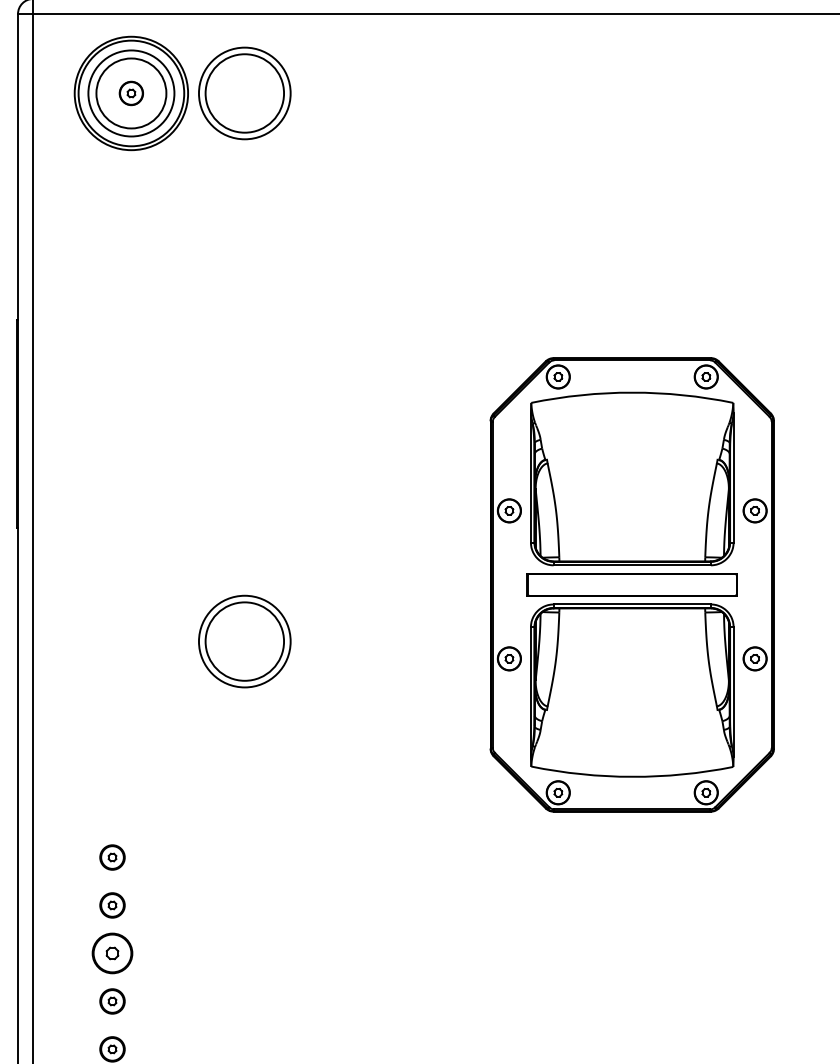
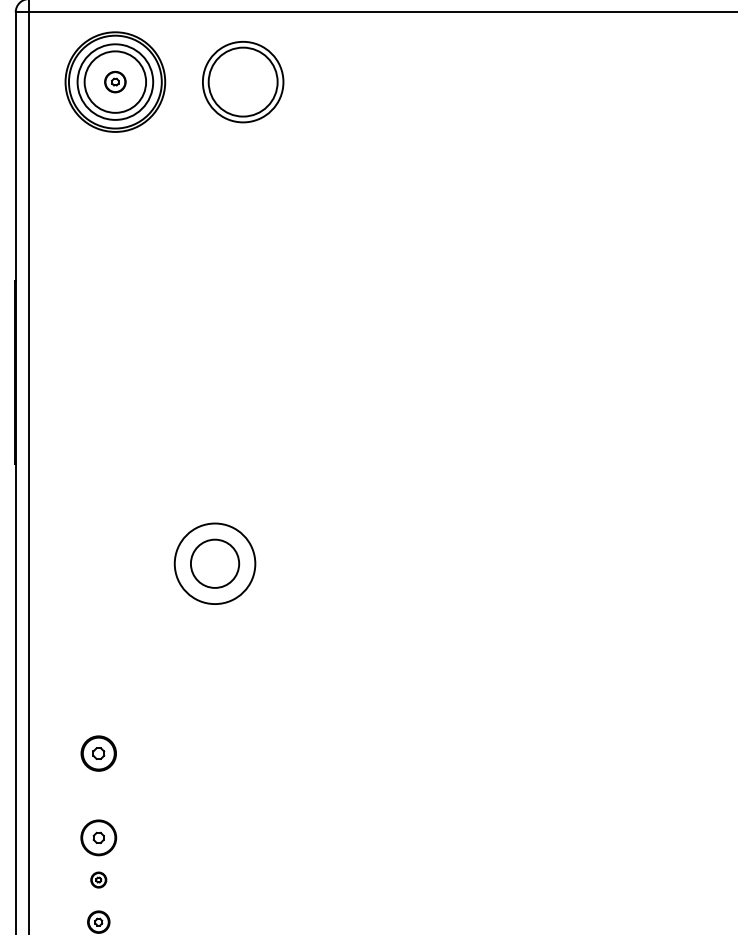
part: (244, 93) -> (242, 82), moved
part: (631, 584) -> (554, 513), removed
circle: (244, 641) -> (214, 563), size x0.7
part: (112, 857) -> (98, 753), size x1.6
part: (112, 905) -> (98, 795), removed
part: (112, 1001) -> (98, 880), size x0.7

